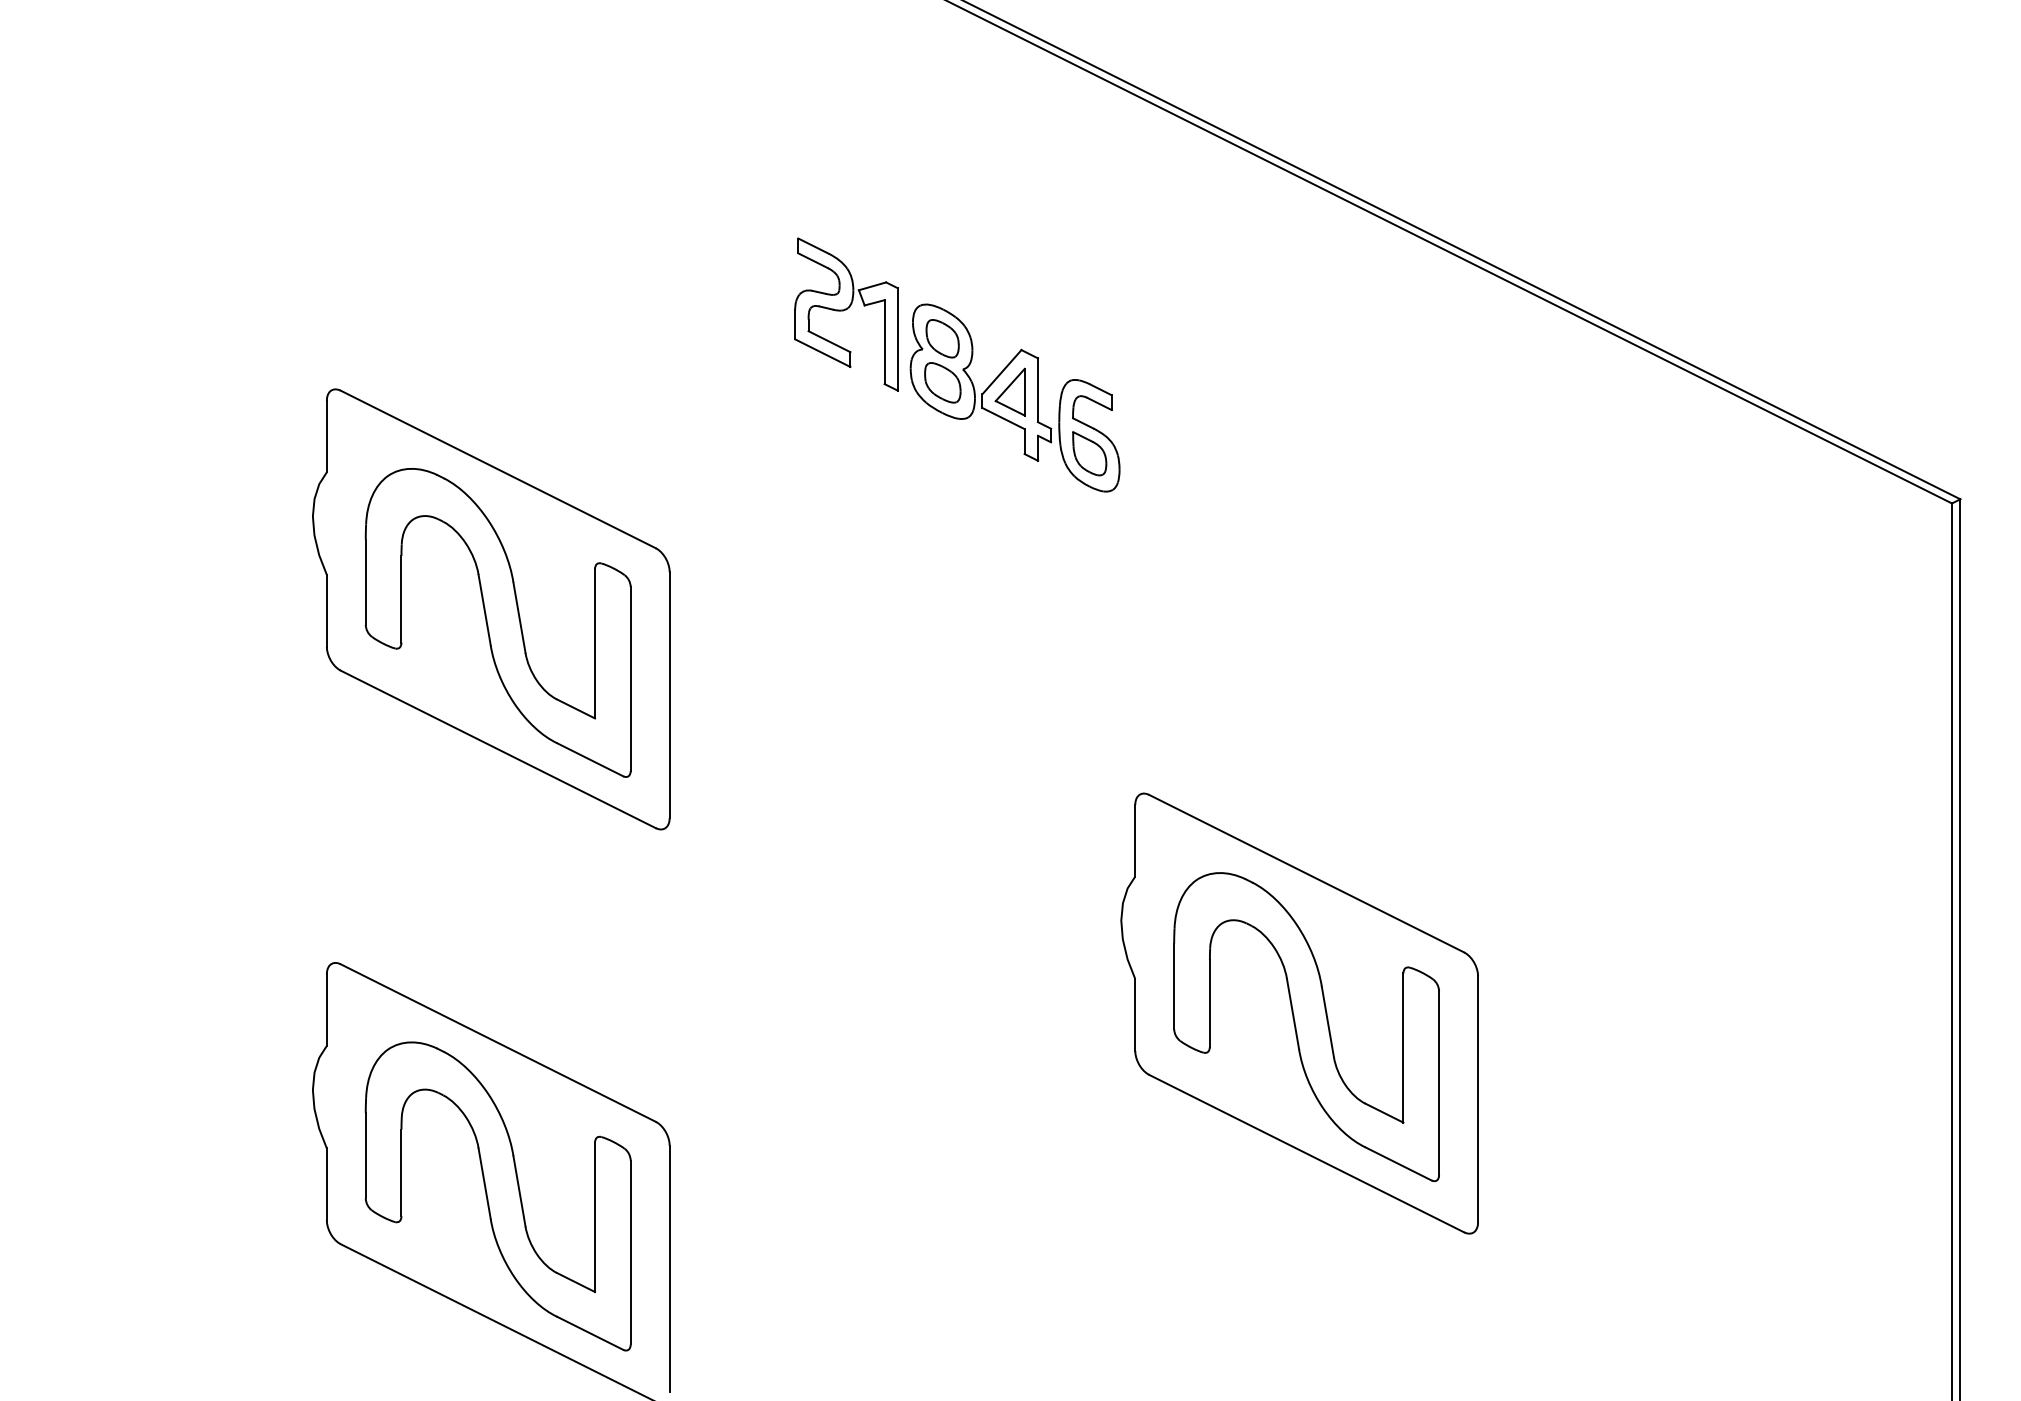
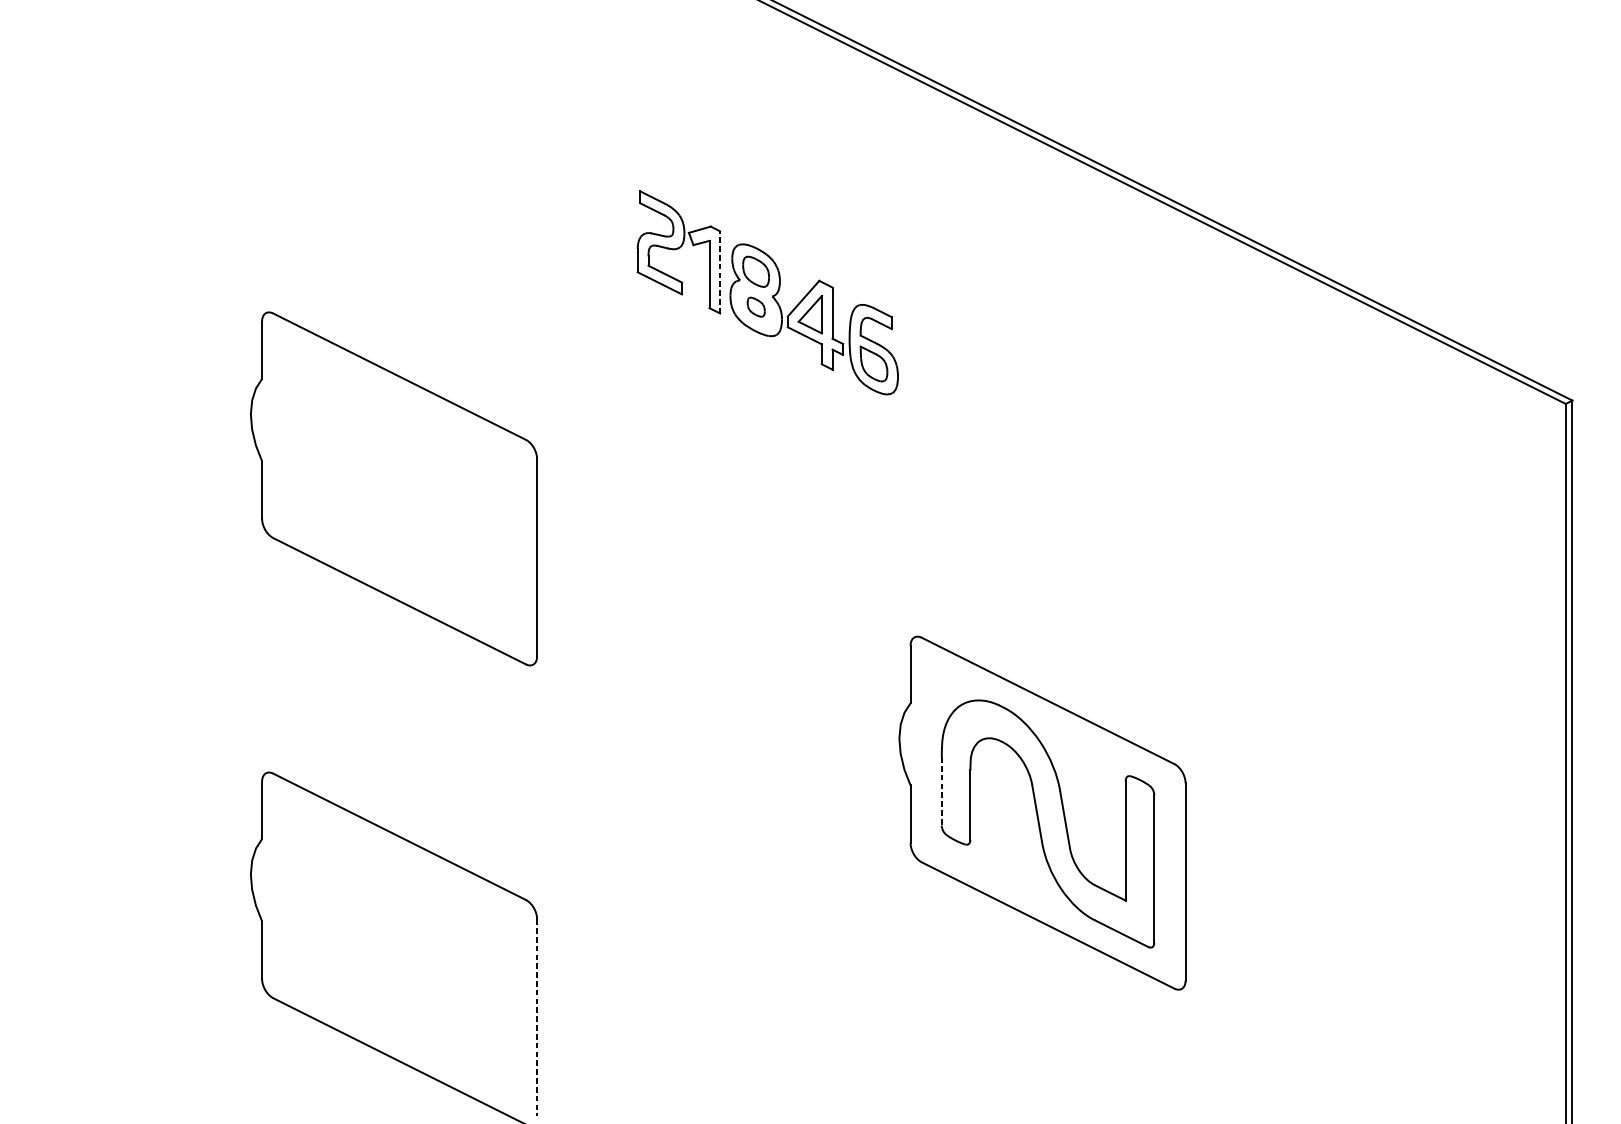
line: (897, 338) -> (719, 271), solid -> dashed
part: (942, 382) -> (755, 306), size x0.6
part: (497, 622) -> (398, 499), removed
line: (1174, 986) -> (942, 791), solid -> dashed
part: (497, 1196) -> (398, 959), removed
line: (669, 1268) -> (536, 1017), solid -> dashed

